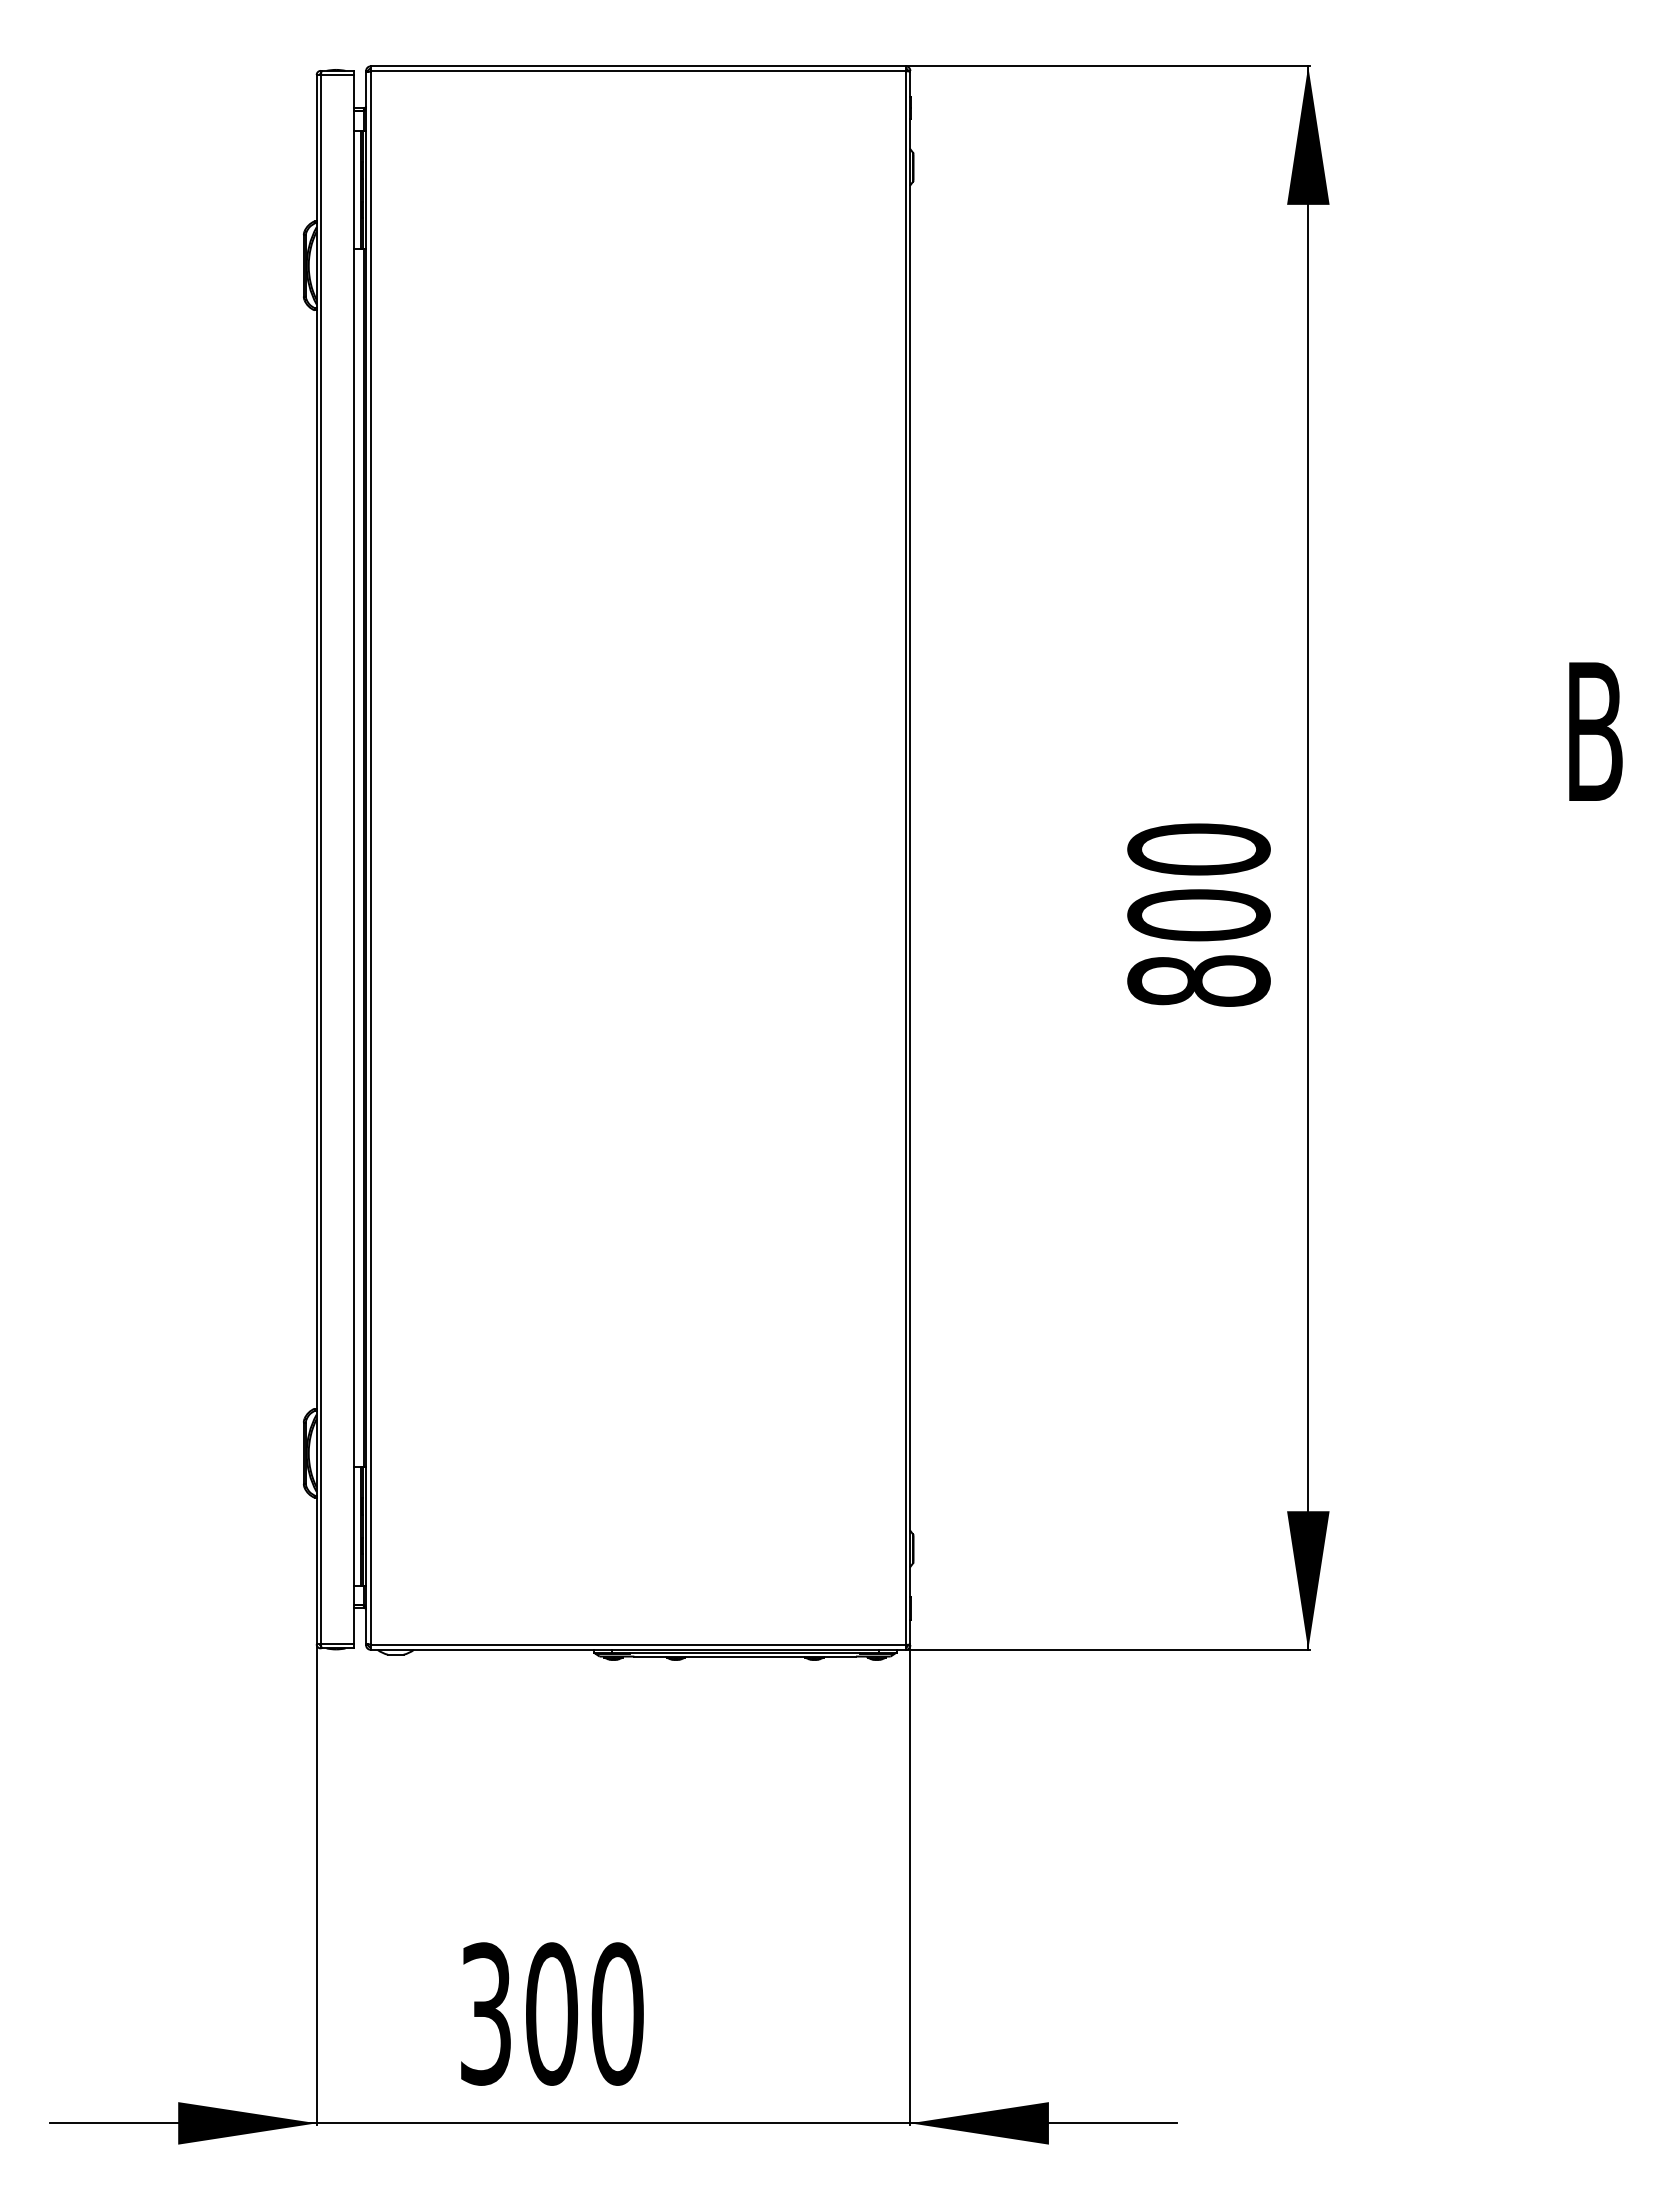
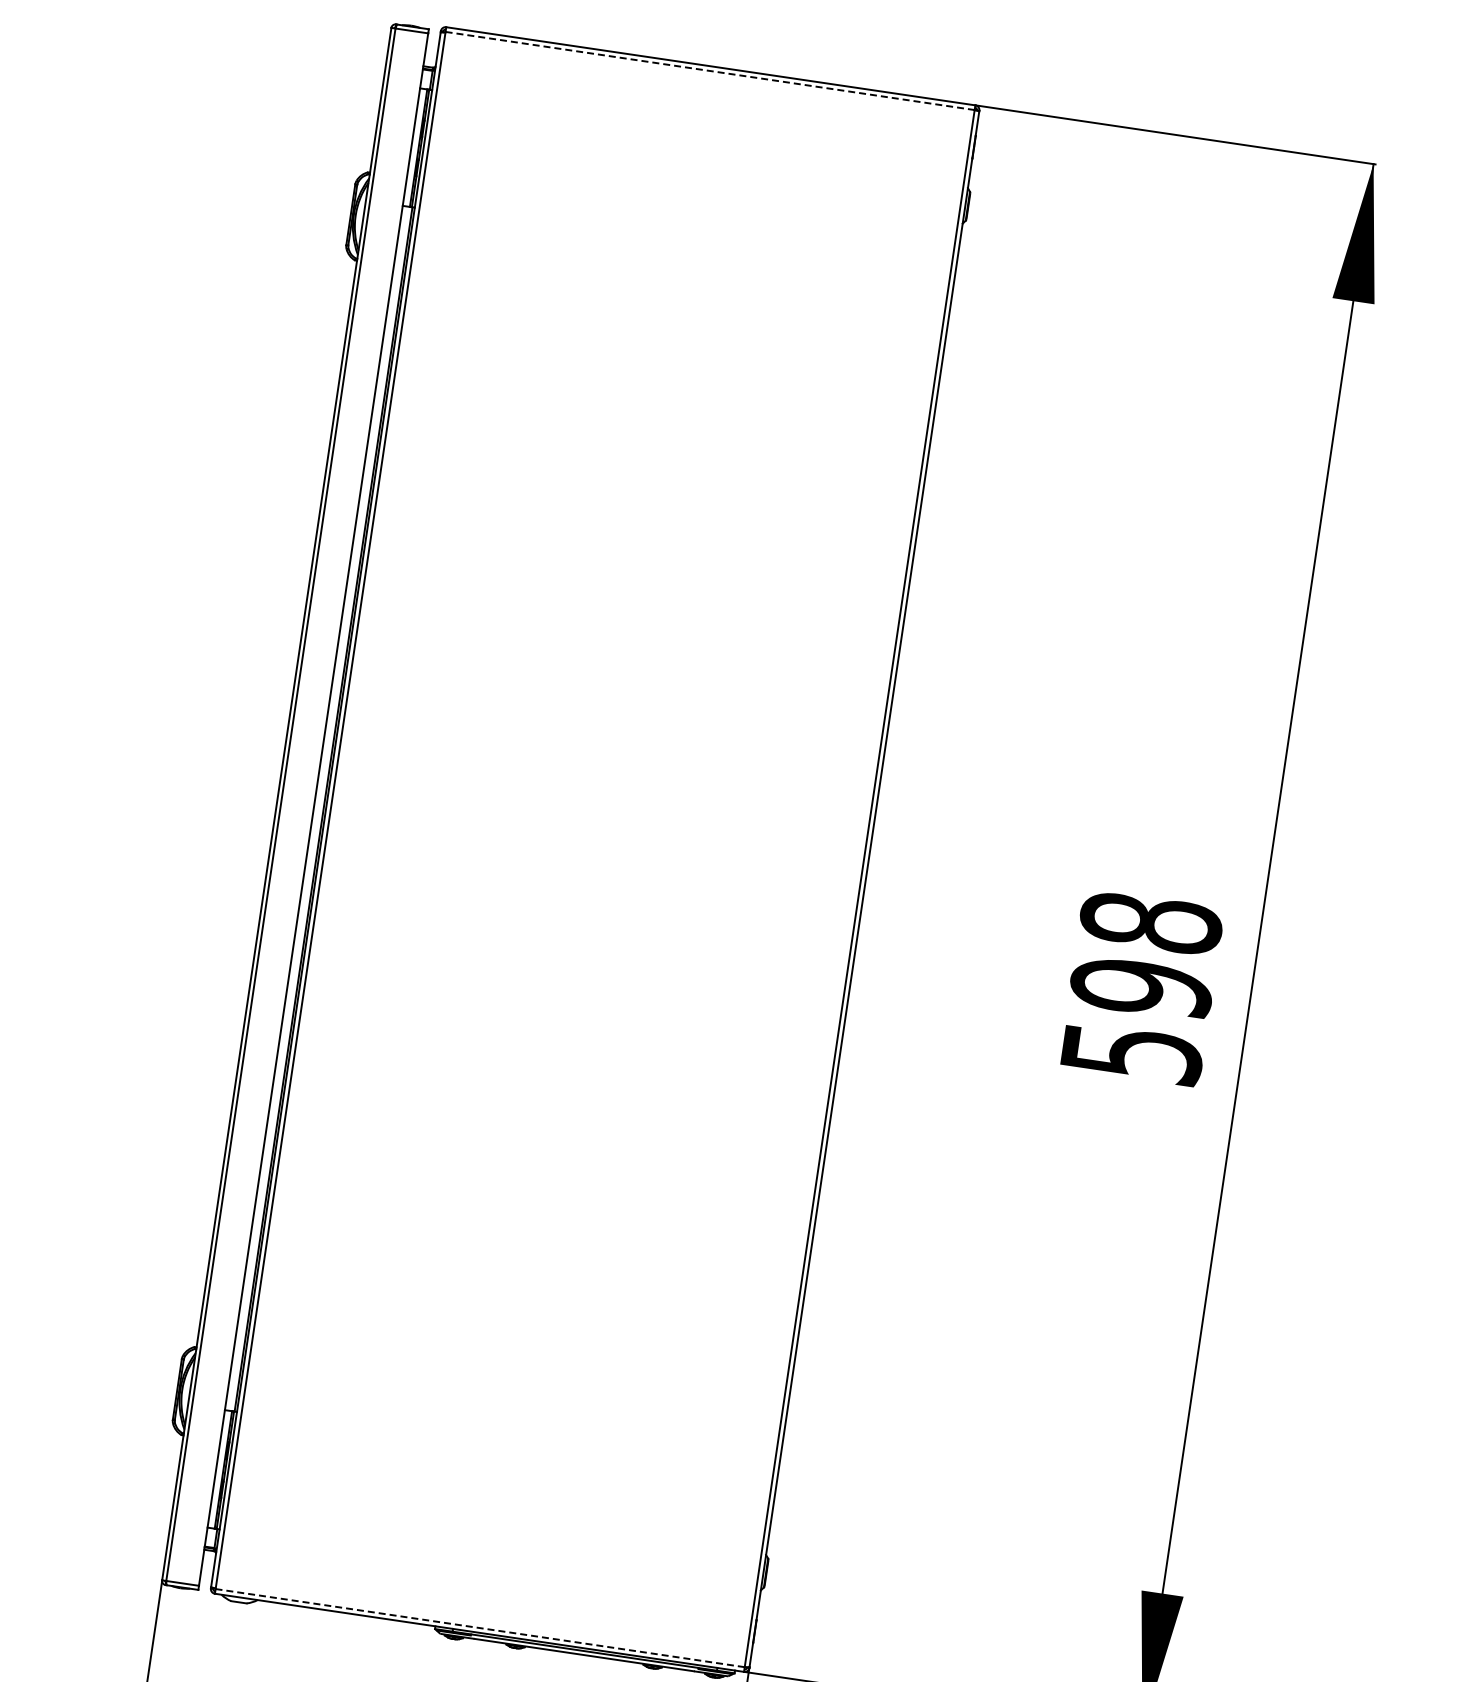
line: (638, 71) -> (710, 71), solid -> dashed
text: (1198, 914) -> (1141, 987), 800 -> 598
line: (637, 1645) -> (479, 1628), solid -> dashed

